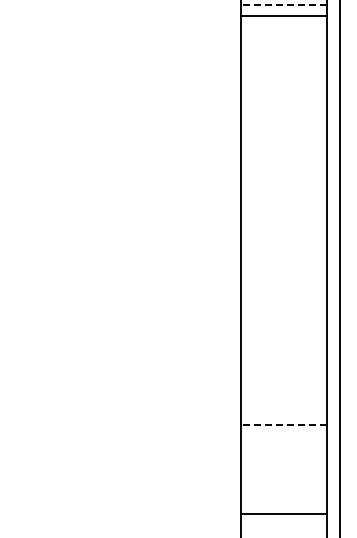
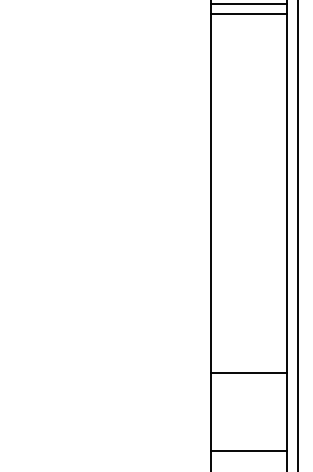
line: (283, 5) -> (248, 4), dashed -> solid
line: (283, 424) -> (248, 372), dashed -> solid

